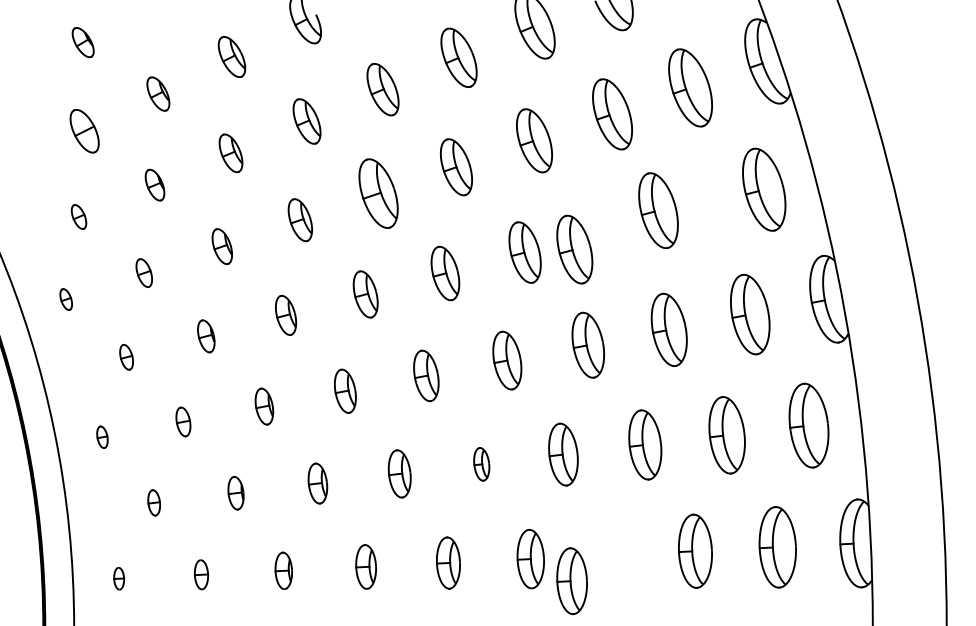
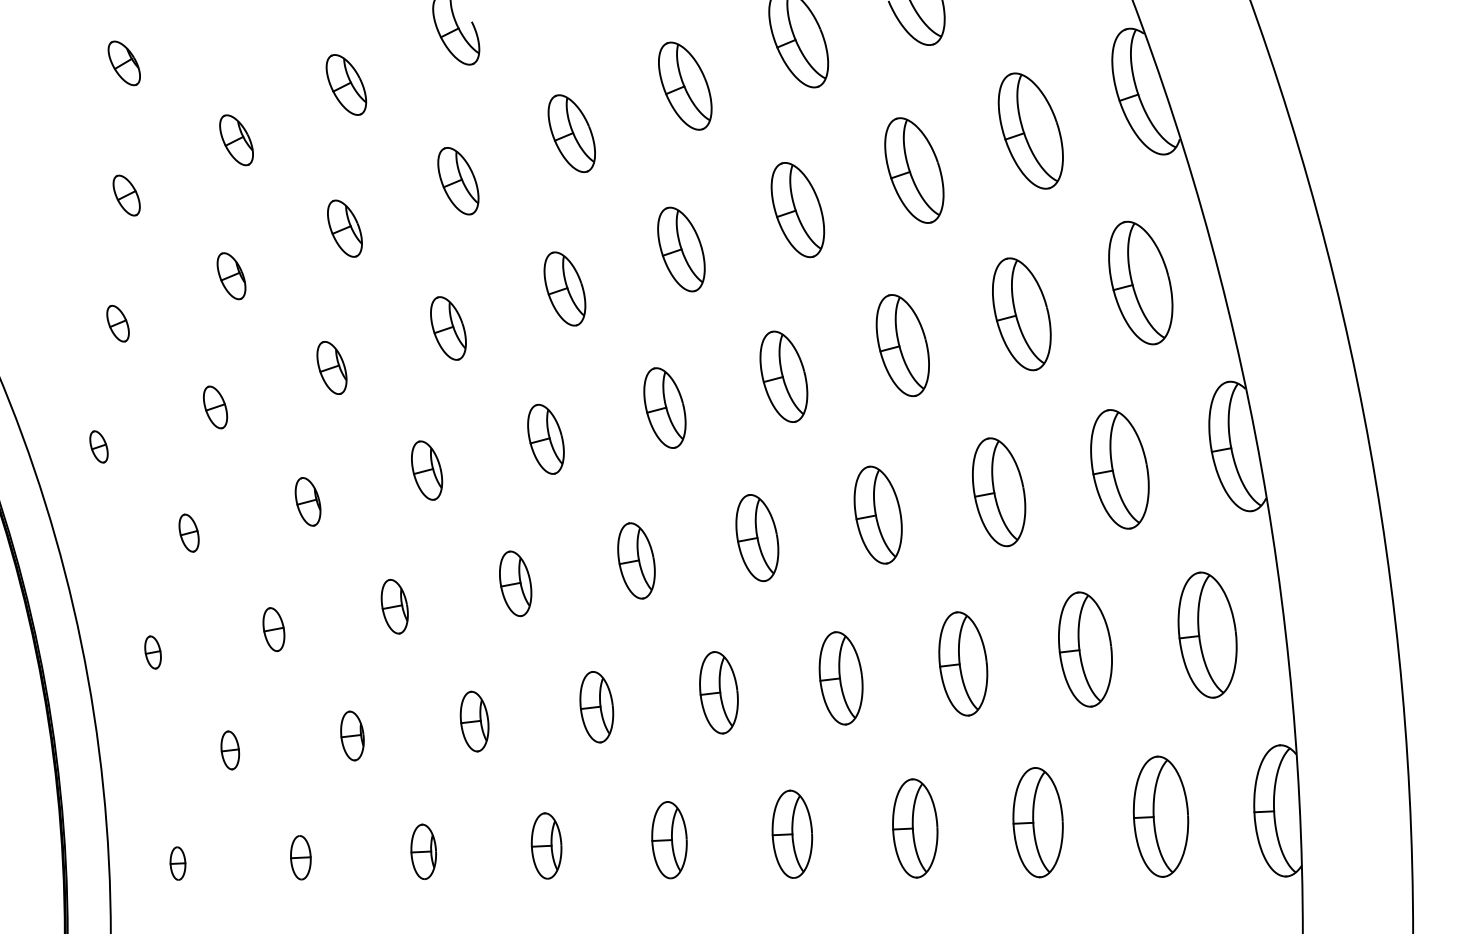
part: (84, 130) -> (126, 194), size x0.62
part: (377, 193) -> (563, 288), size x0.71
part: (658, 210) -> (1021, 314), moved
part: (574, 249) -> (902, 345), moved
part: (481, 464) -> (718, 693), size x1.67
part: (571, 581) -> (914, 828), moved

